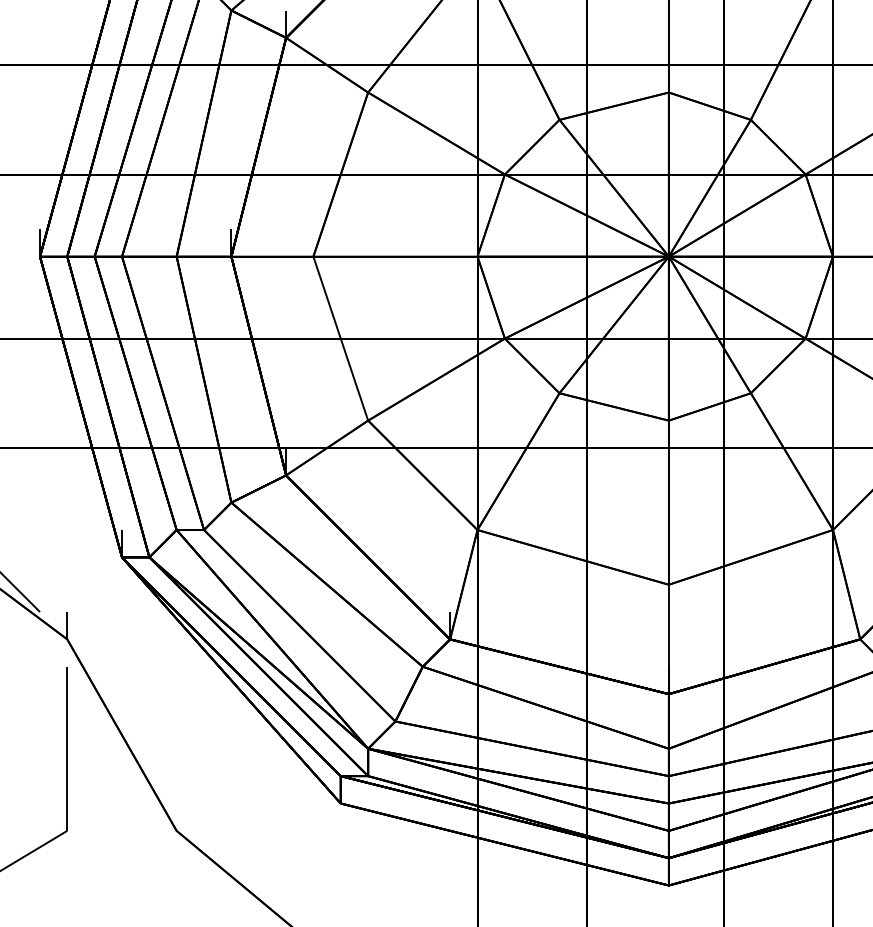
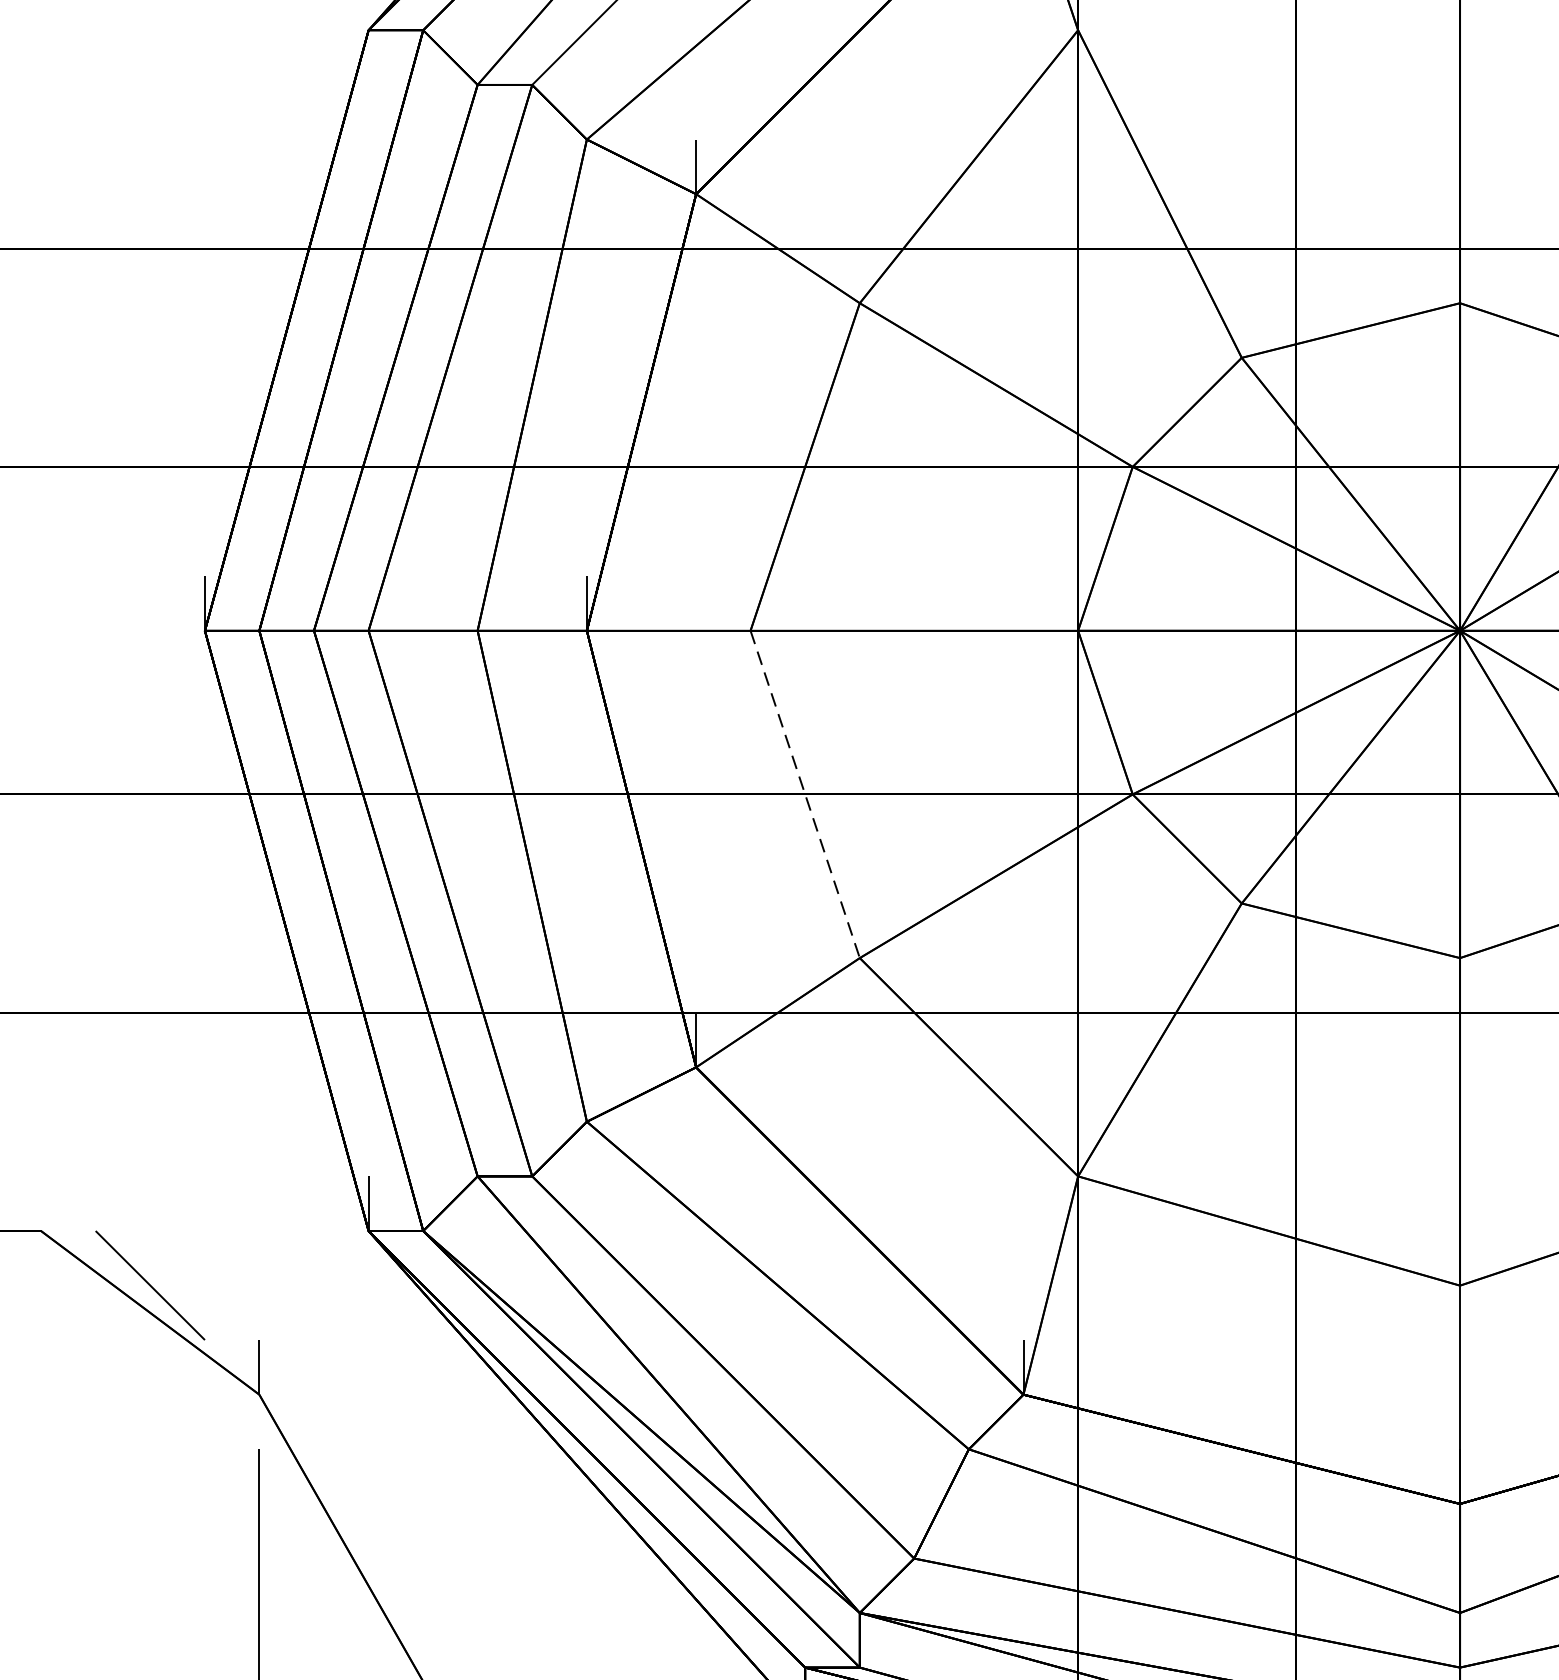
line: (340, 339) -> (804, 796), solid -> dashed

